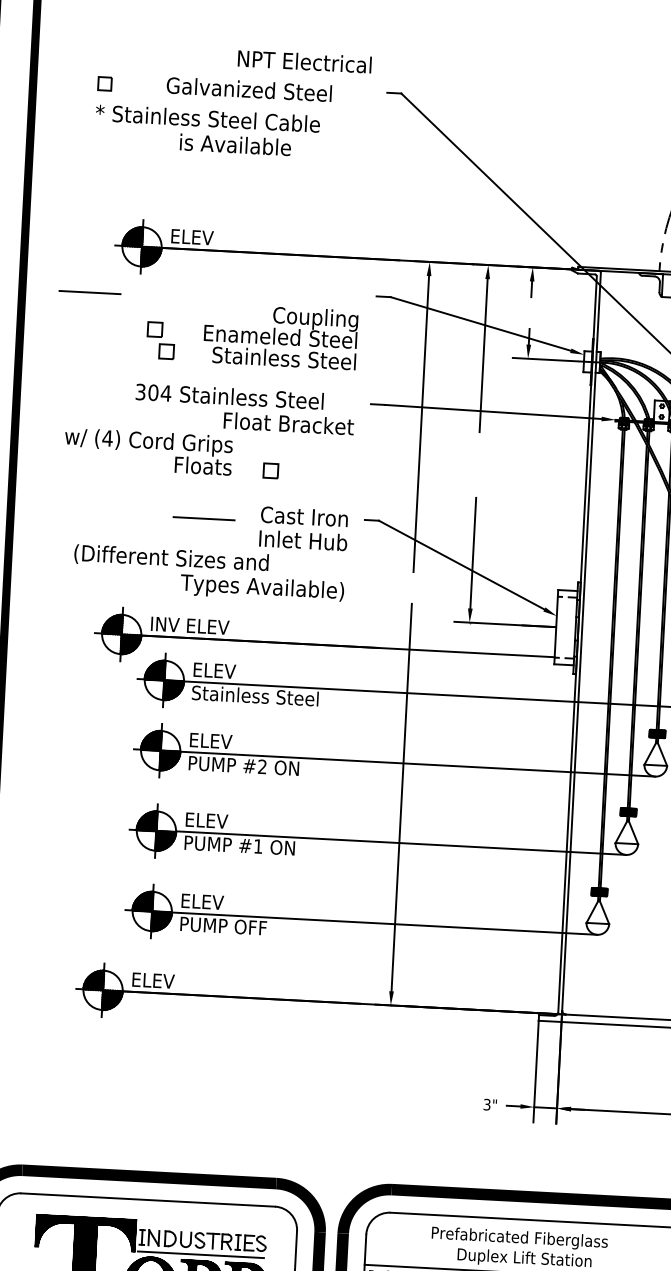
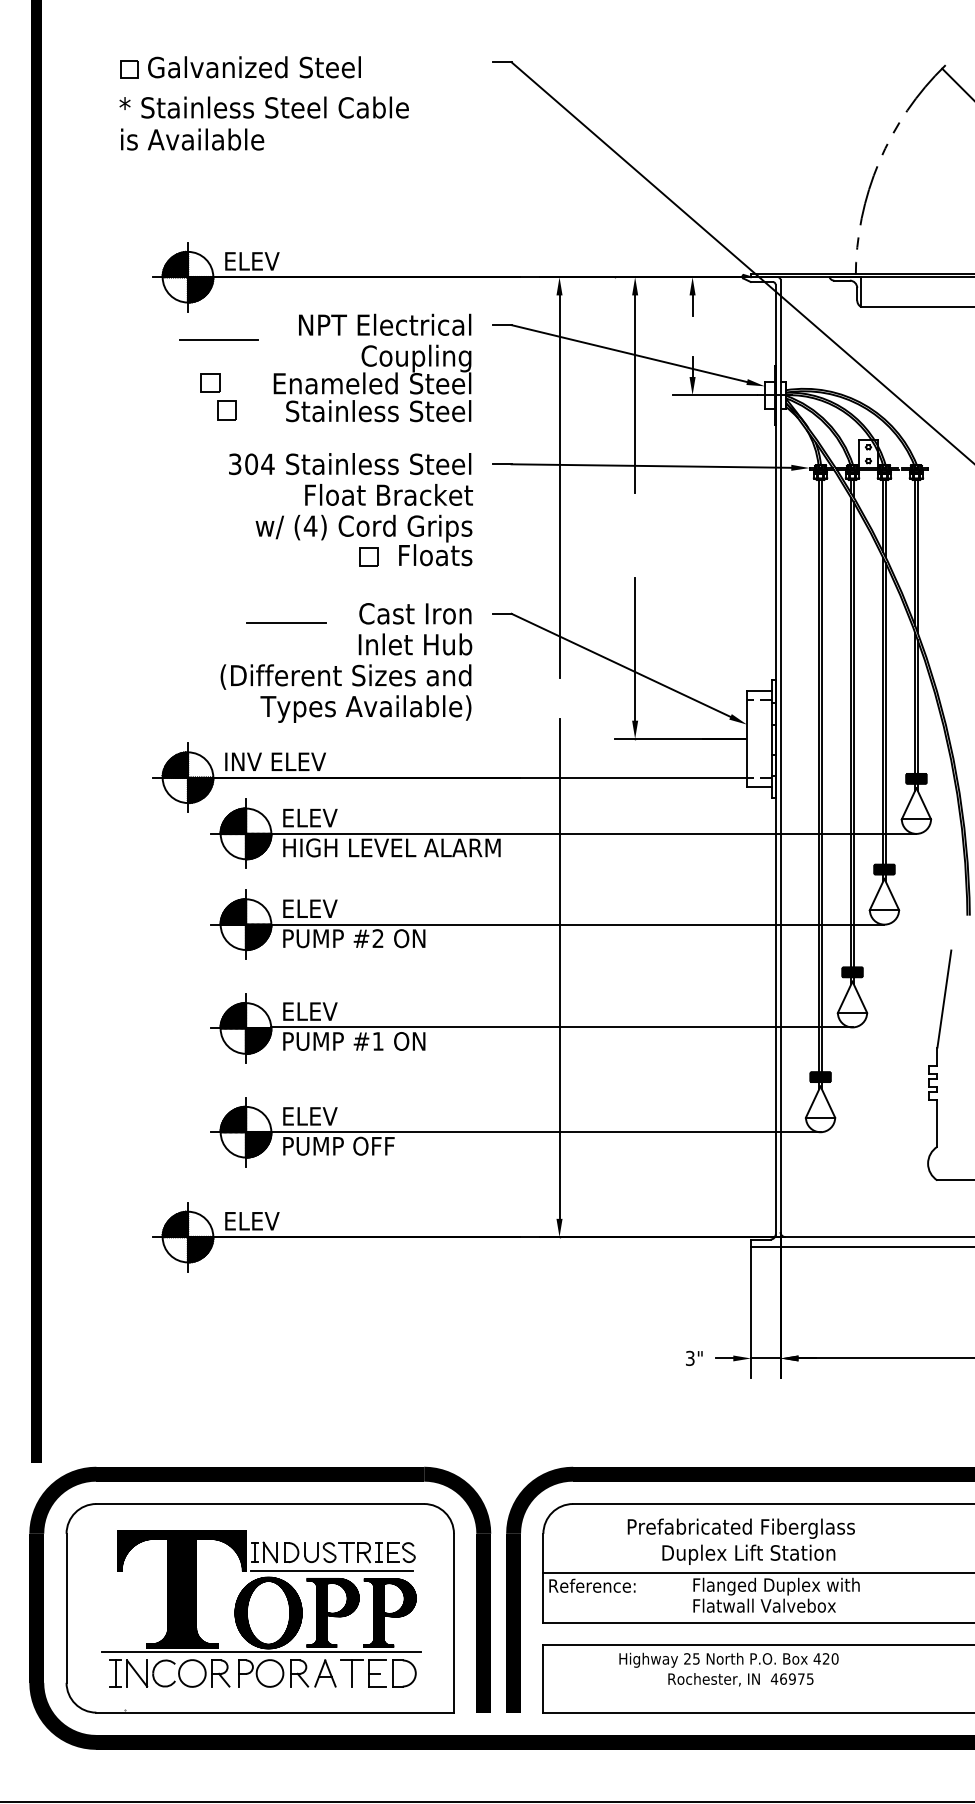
text: (305, 61) -> (385, 324), moved
text: (249, 89) -> (254, 67), moved
text: (235, 144) -> (192, 139), moved
line: (89, 292) -> (218, 339), moved
text: (230, 396) -> (350, 464), moved
text: (148, 451) -> (363, 540), moved
text: (171, 558) -> (345, 676), moved
text: (276, 696) -> (391, 847), Stainless Steel -> HIGH LEVEL ALARM

